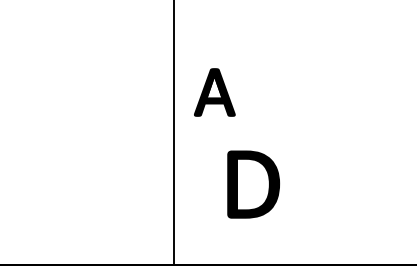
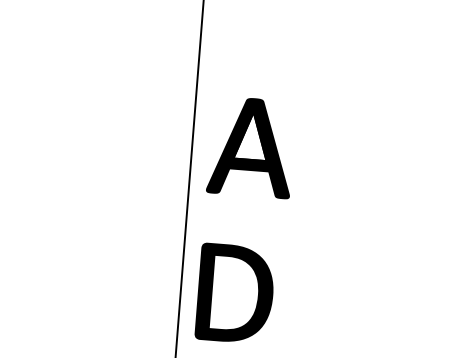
part: (214, 92) -> (251, 147), size x1.43
part: (253, 184) -> (235, 293), moved

